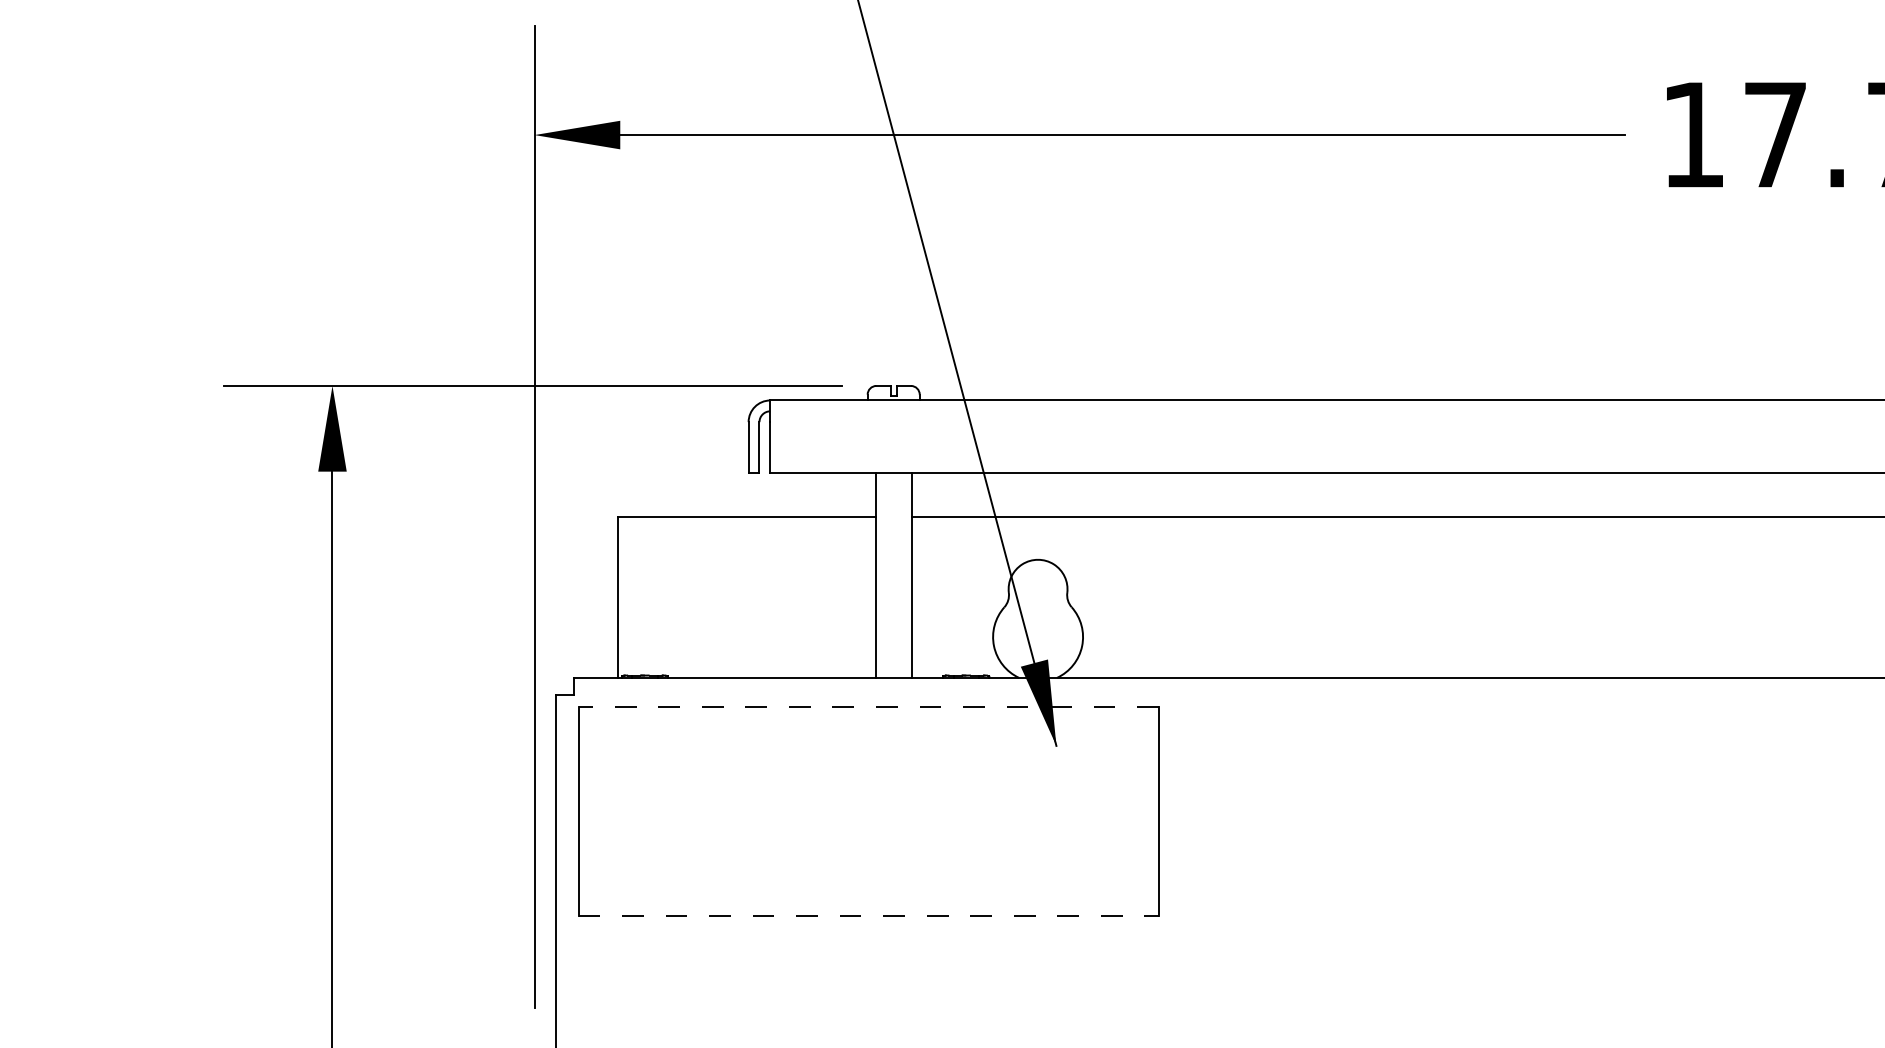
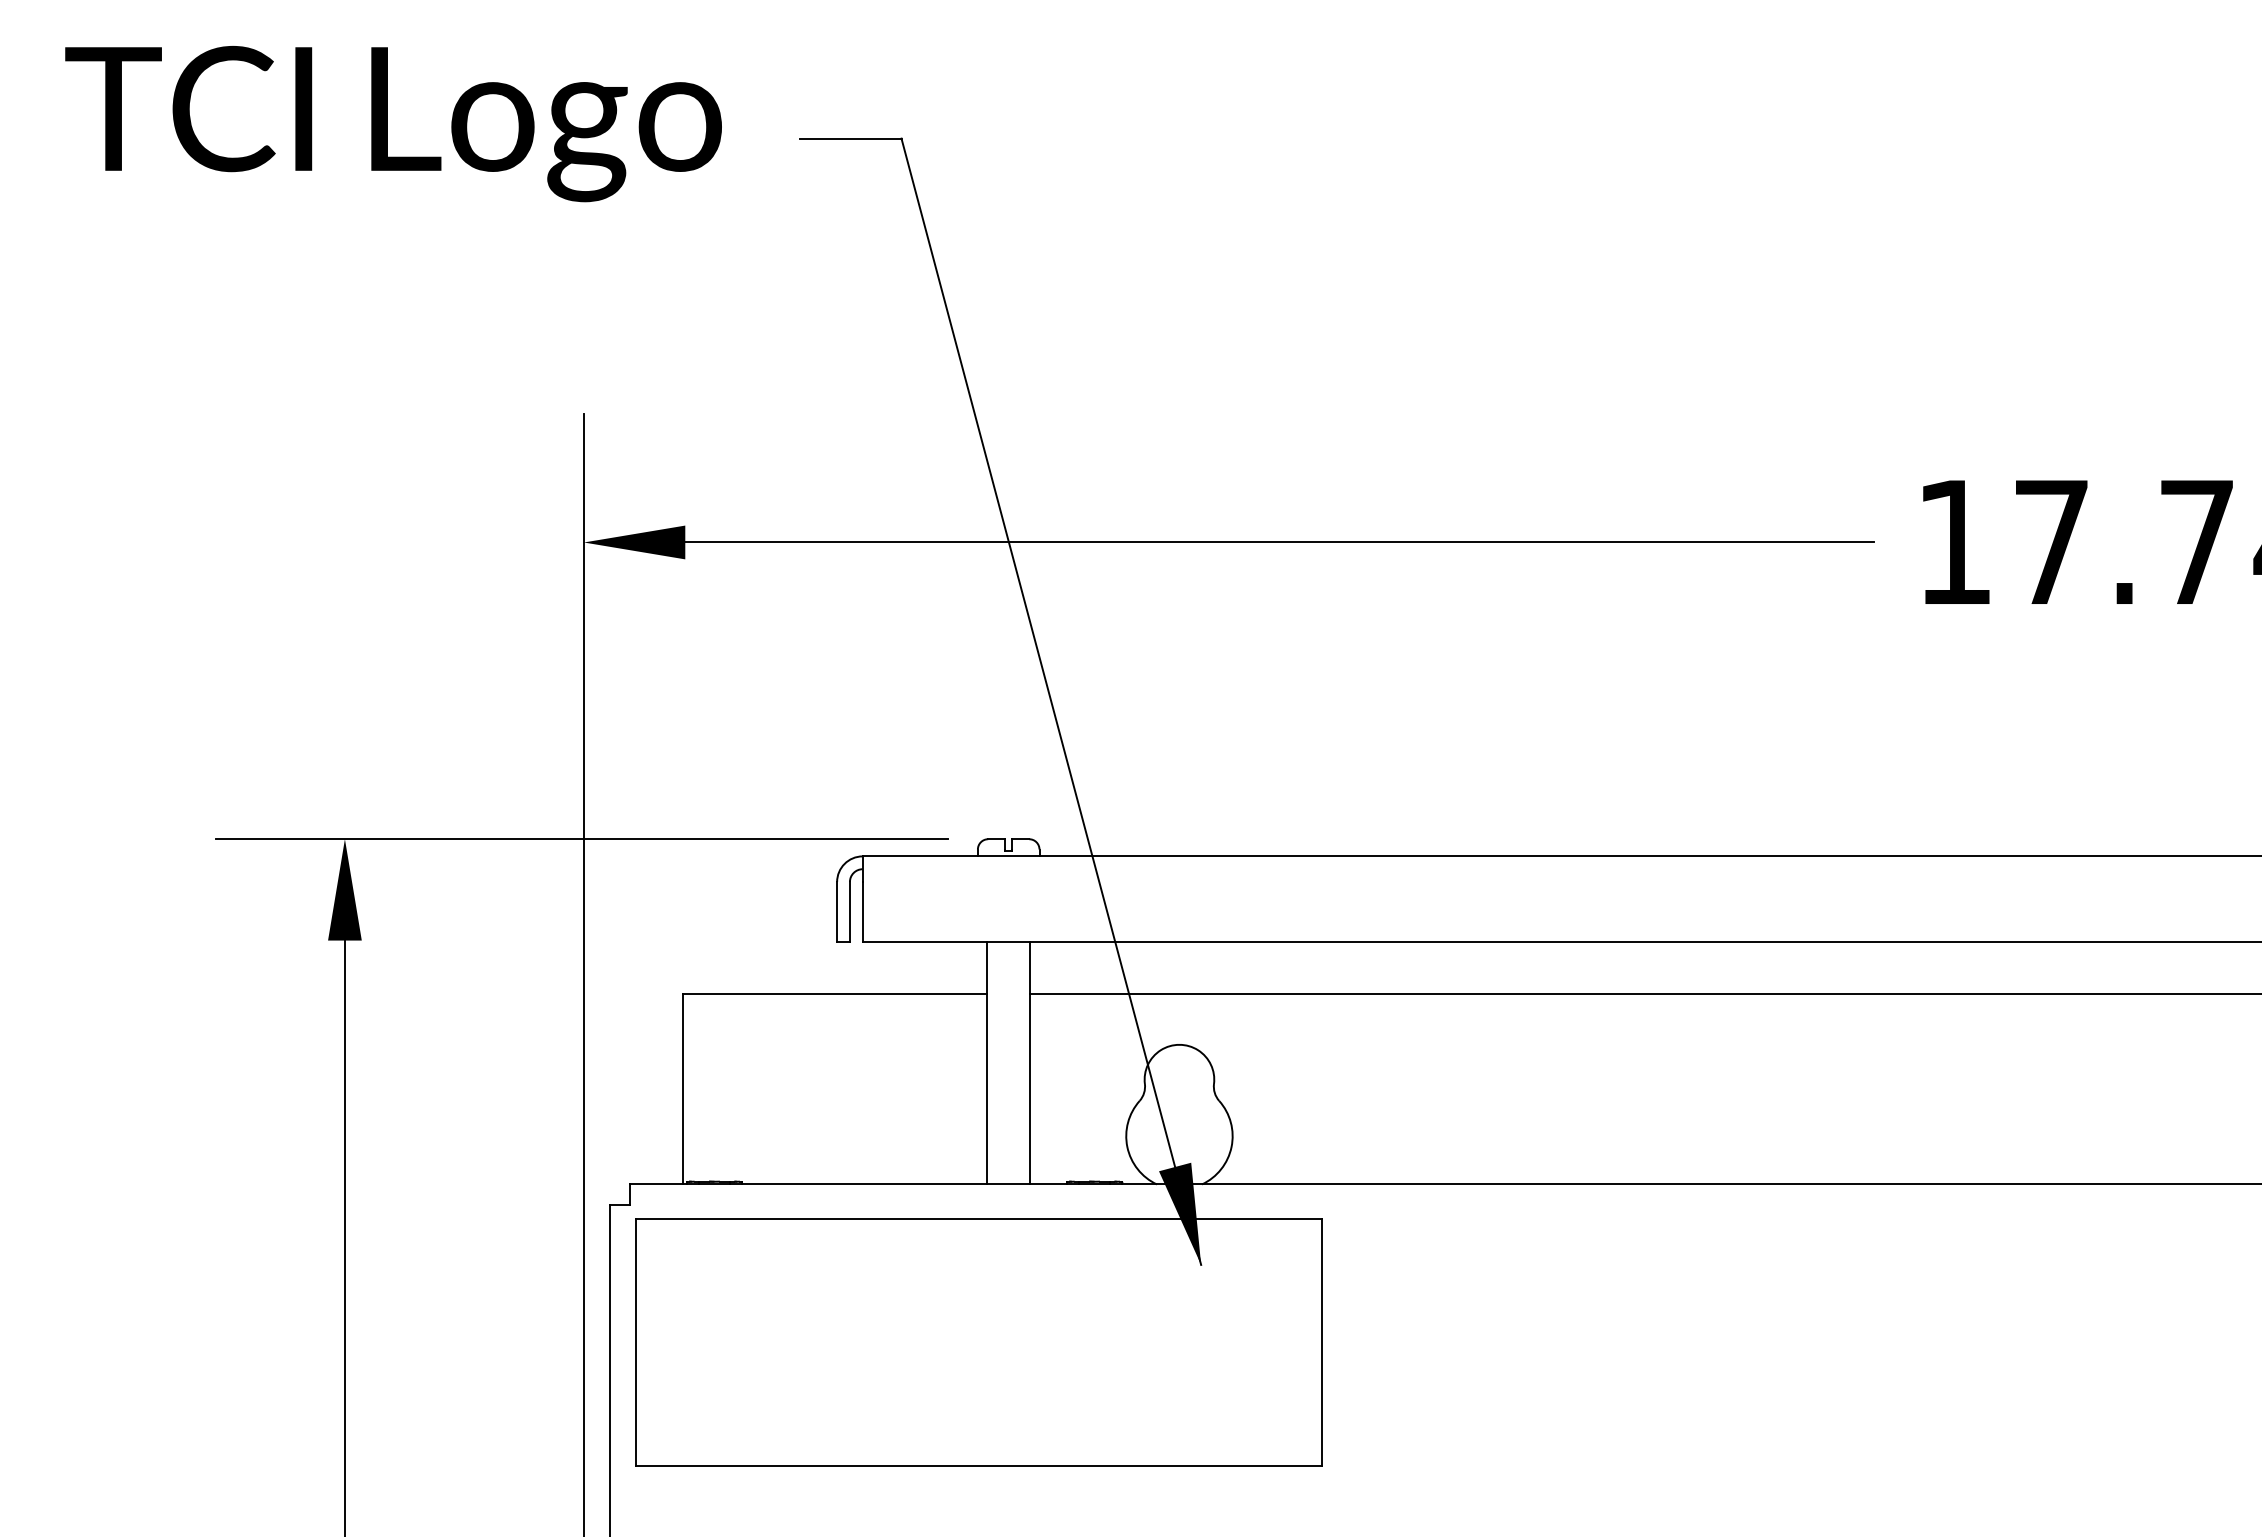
line: (868, 706) -> (978, 1218), dashed -> solid
line: (869, 916) -> (979, 1466), dashed -> solid

